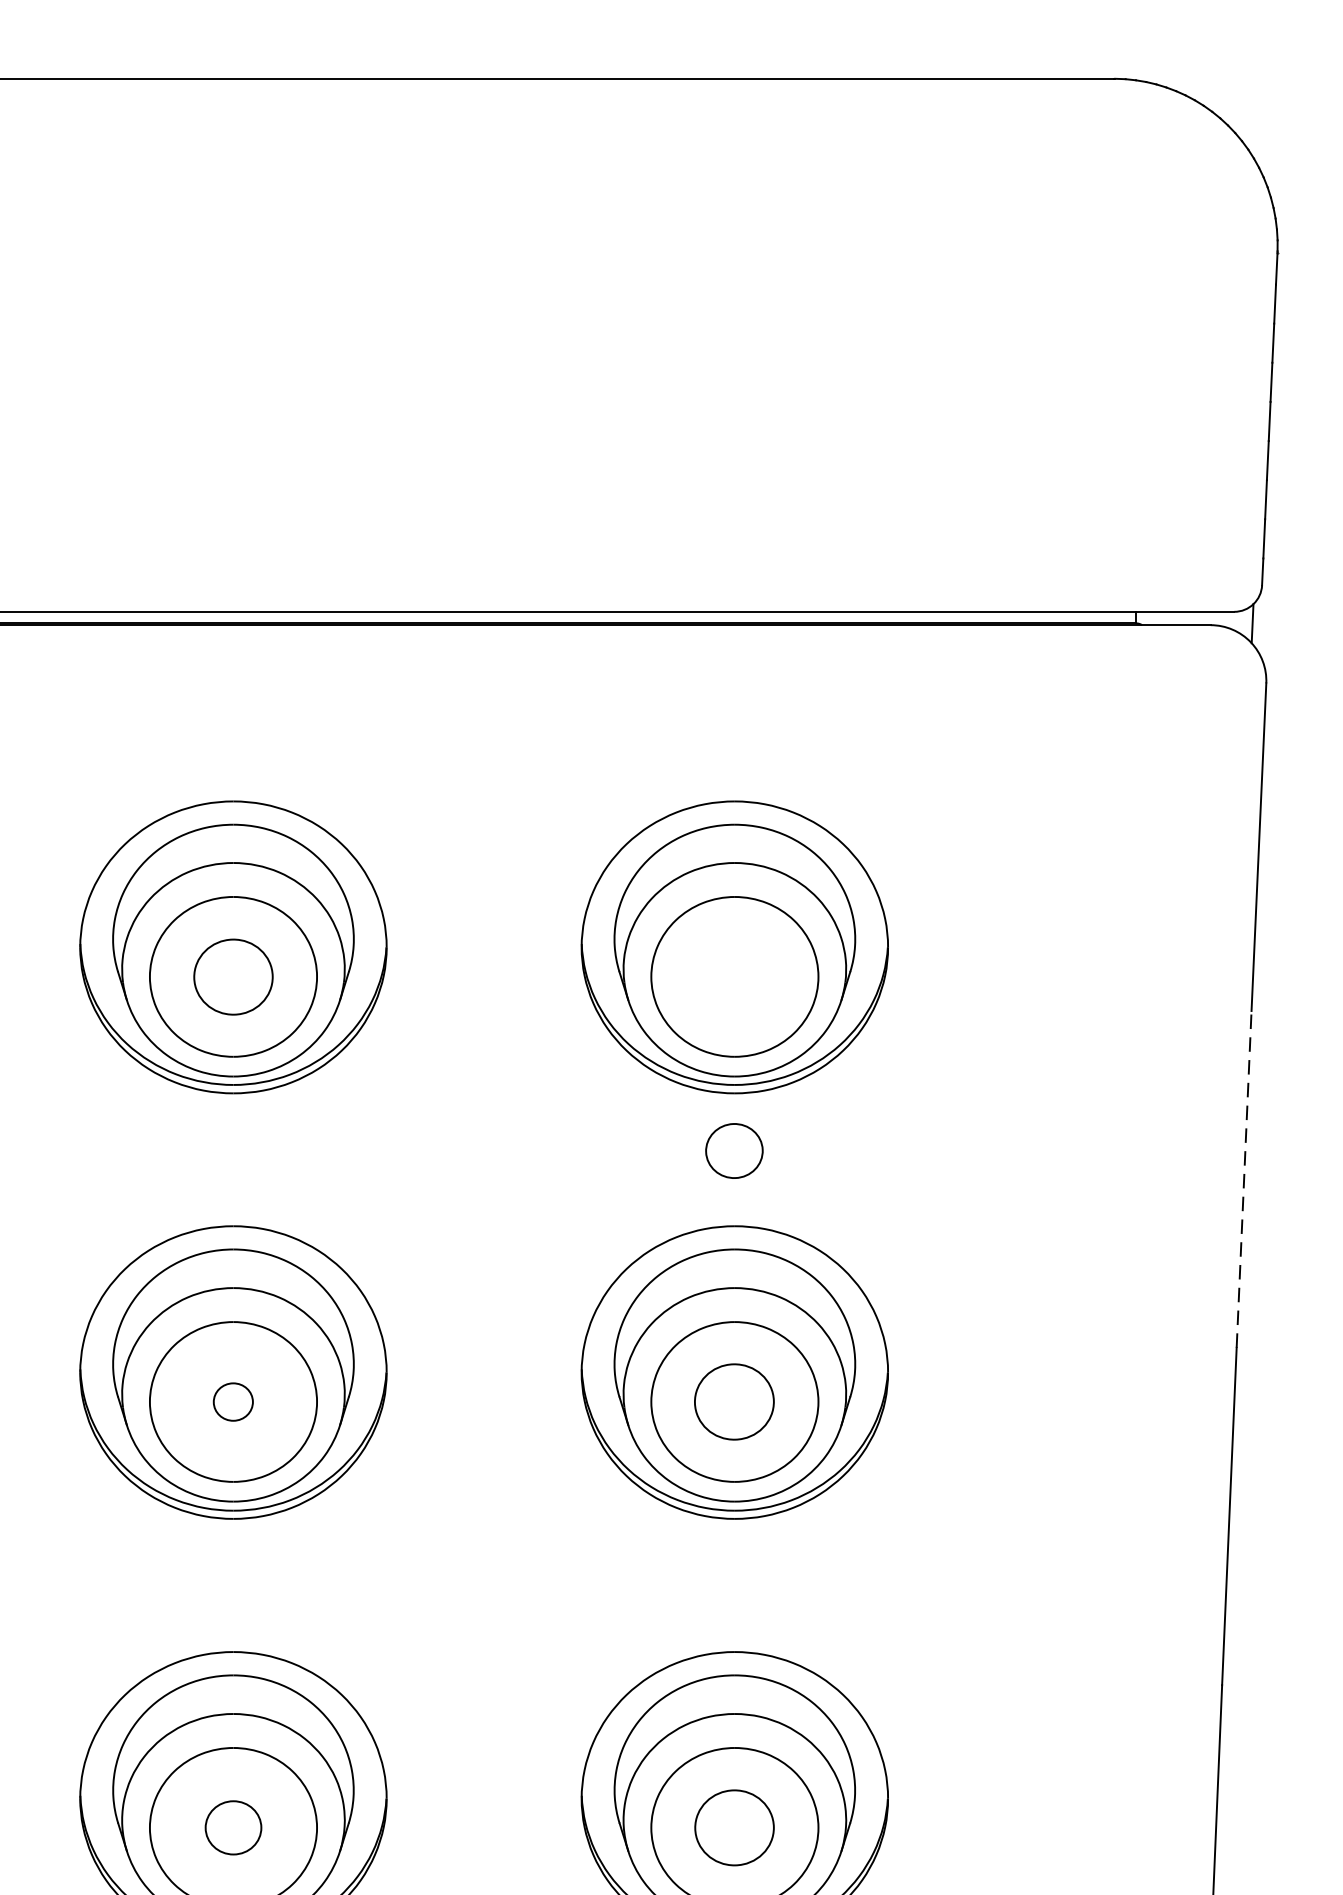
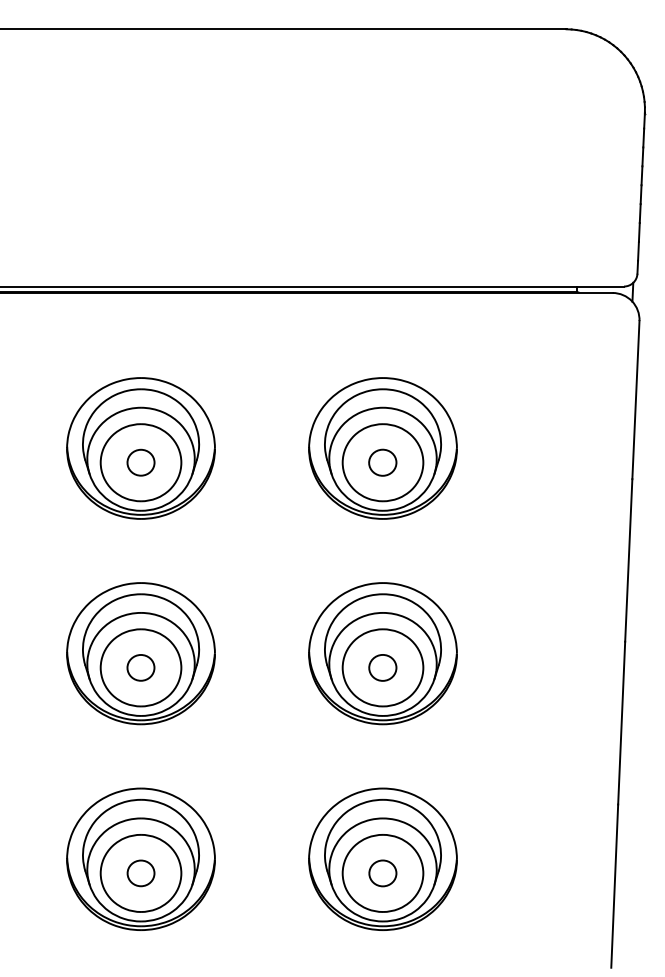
part: (232, 976) -> (140, 462), size x0.71
part: (733, 1150) -> (382, 462), moved
line: (1243, 1177) -> (628, 559), dashed -> solid
part: (232, 1401) -> (140, 667), size x1.43
part: (733, 1401) -> (382, 667), size x0.71
part: (733, 1828) -> (382, 873), size x0.71

